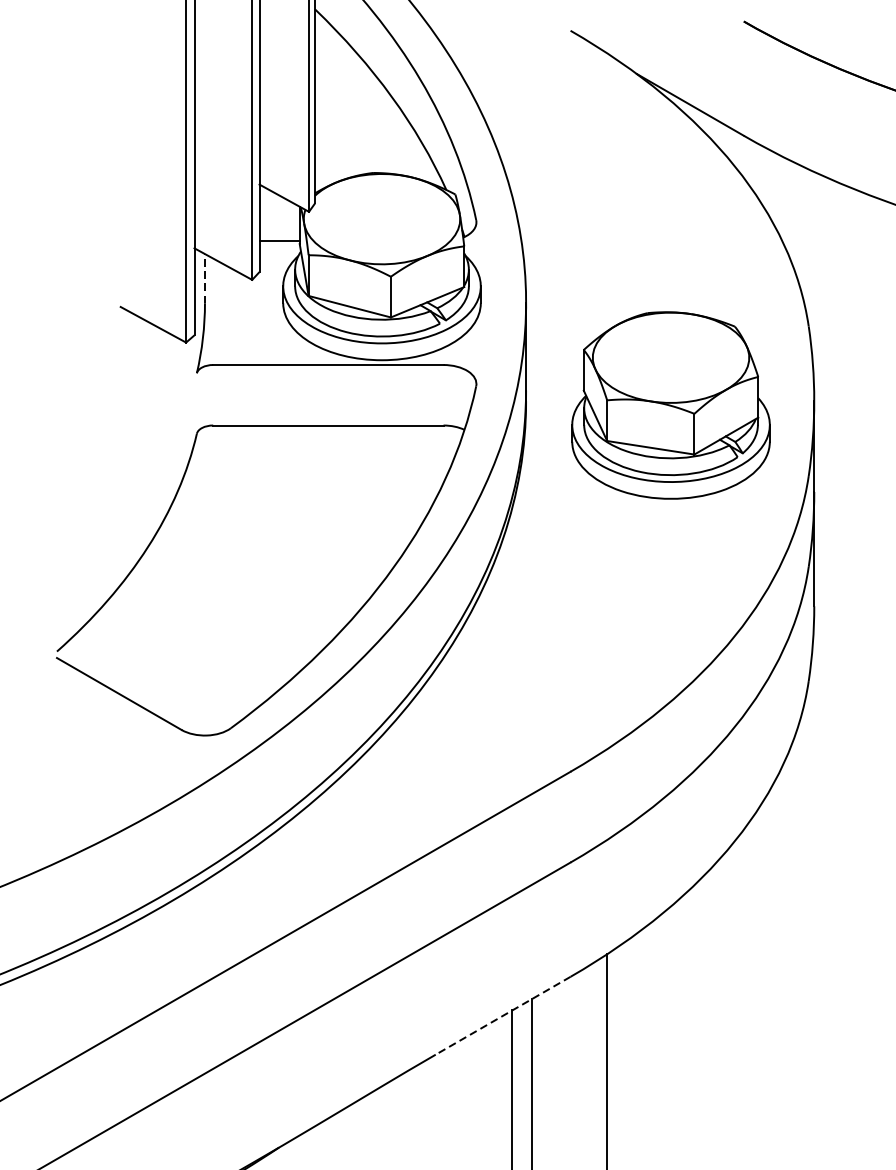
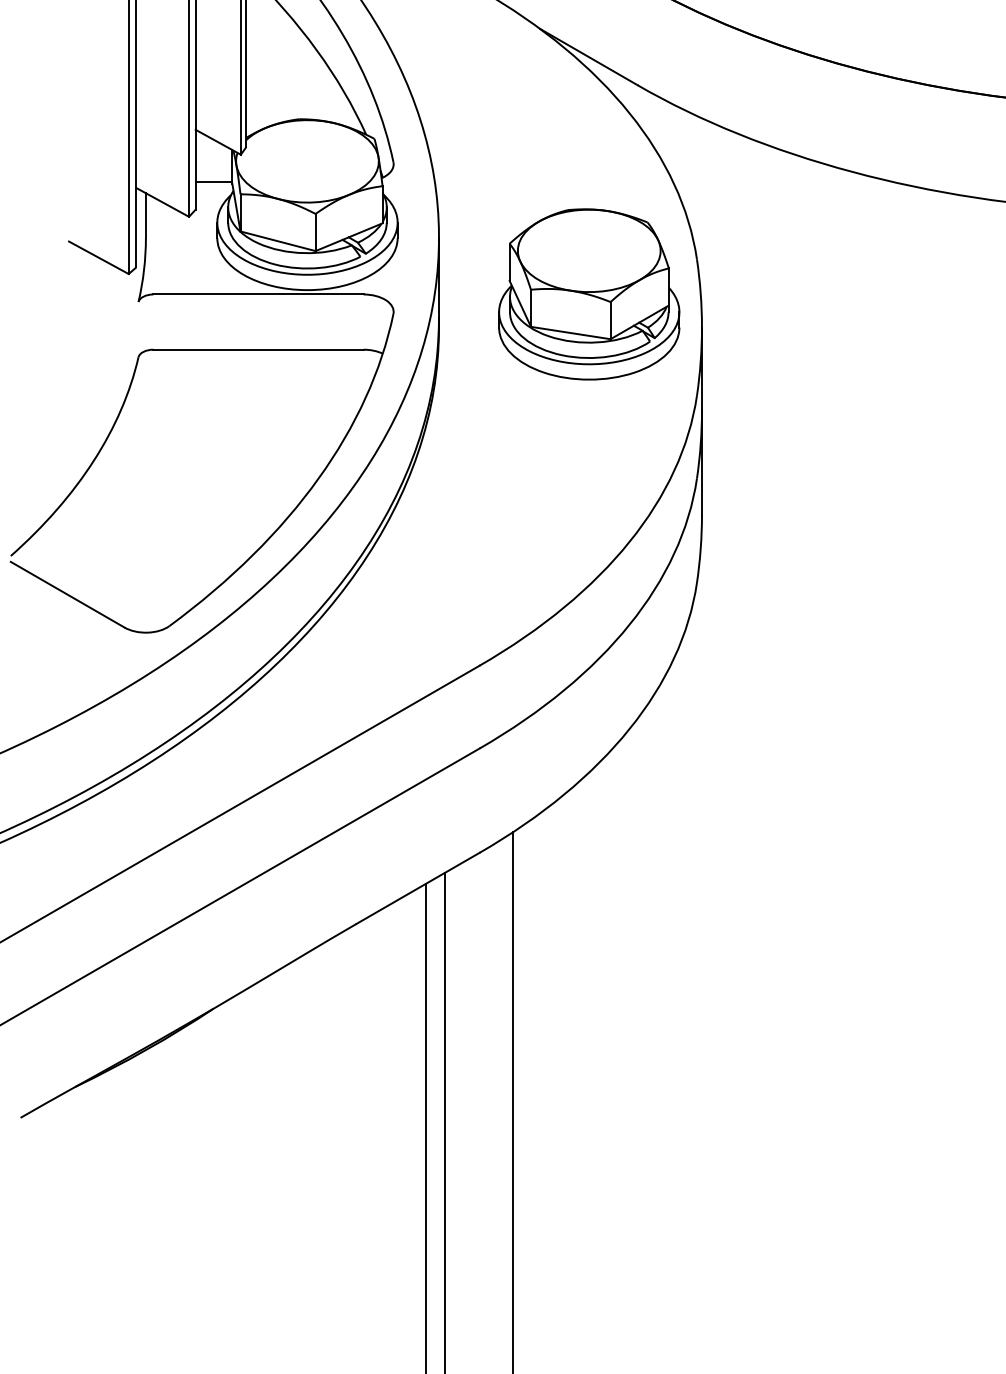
line: (204, 278) -> (145, 215), dashed -> solid
part: (671, 405) -> (589, 294), moved
line: (502, 1015) -> (417, 888), dashed -> solid

